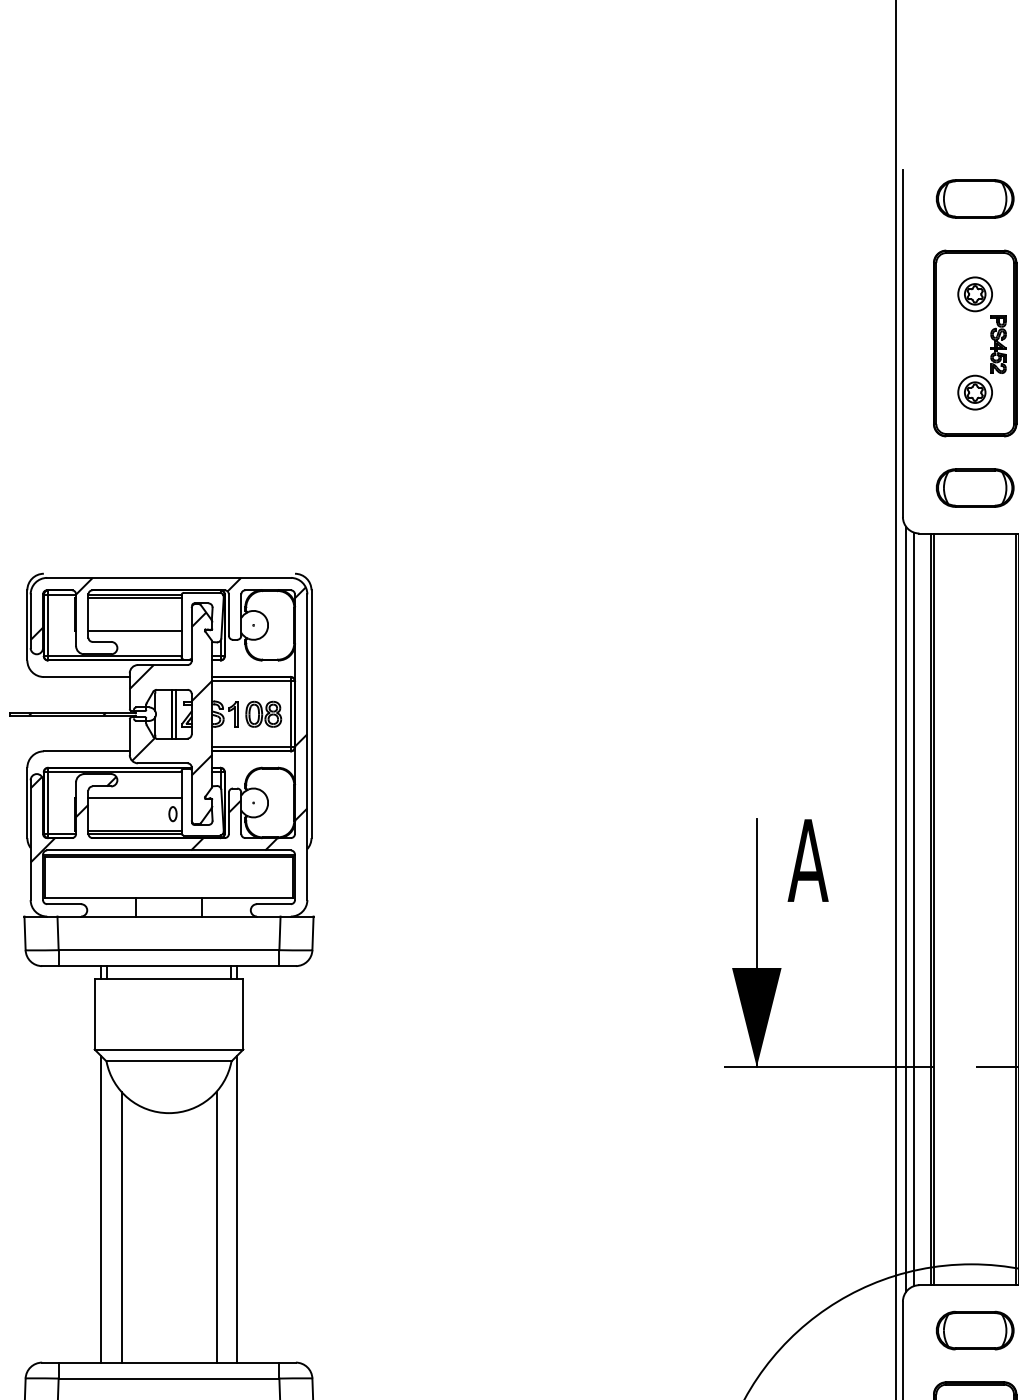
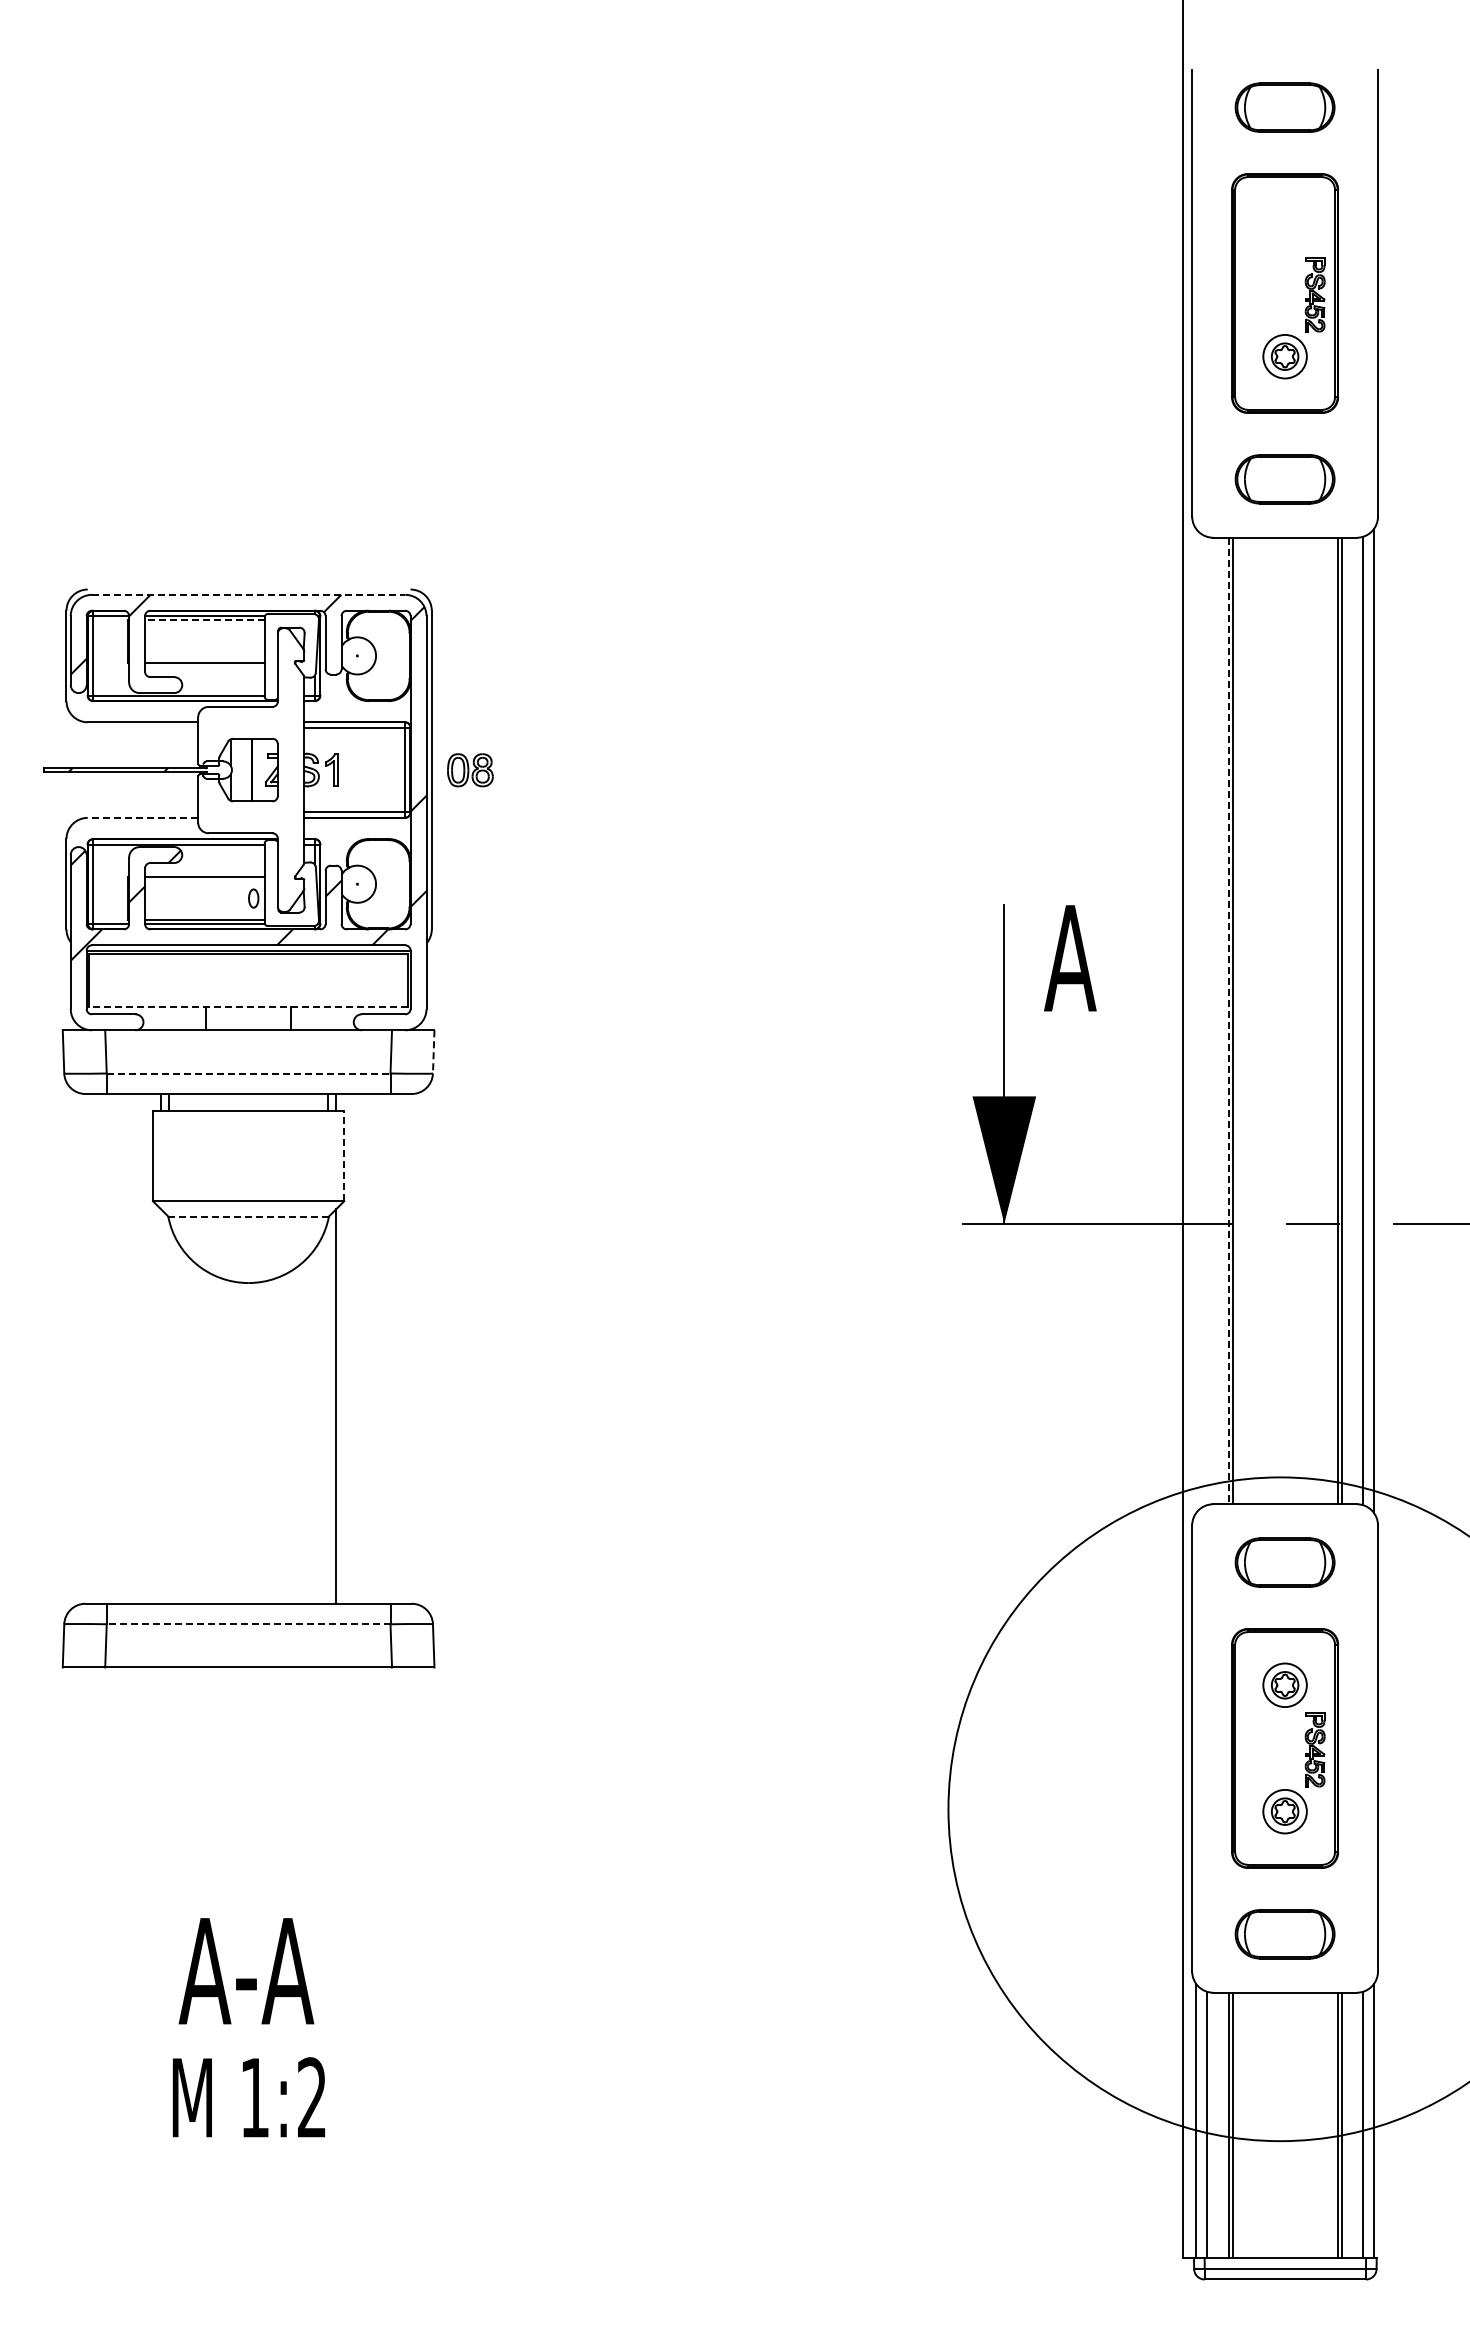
part: (974, 293) -> (1284, 229), removed
line: (168, 577) -> (248, 594), solid -> dashed
line: (134, 597) -> (204, 620), solid -> dashed
hatch: (171, 693) -> (251, 743), removed
line: (175, 713) -> (257, 769), removed
part: (263, 714) -> (470, 770), moved
line: (86, 751) -> (142, 817), solid -> dashed
line: (168, 898) -> (248, 1006), solid -> dashed
line: (906, 908) -> (1196, 1020), removed
line: (914, 908) -> (1206, 1020), removed
line: (931, 909) -> (1228, 1021), solid -> dashed
line: (312, 933) -> (433, 1051), solid -> dashed
line: (168, 950) -> (248, 1073), solid -> dashed
line: (243, 1013) -> (344, 1155), solid -> dashed
line: (169, 1061) -> (249, 1216), solid -> dashed
line: (101, 1209) -> (161, 1406), removed
line: (121, 1227) -> (187, 1429), removed
line: (216, 1227) -> (309, 1429), removed
line: (168, 1378) -> (248, 1624), solid -> dashed

